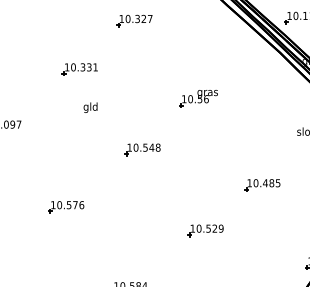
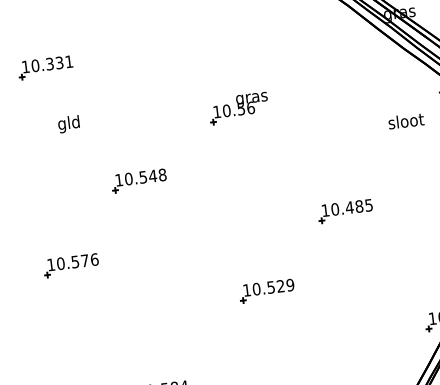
part: (198, 98) -> (238, 108), moved
part: (142, 149) -> (138, 180), moved
part: (66, 207) -> (71, 266), moved

